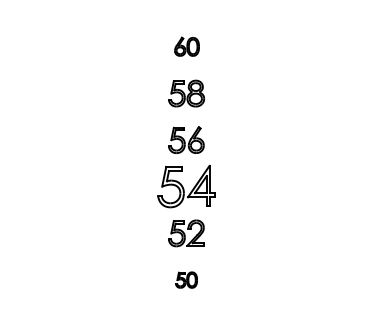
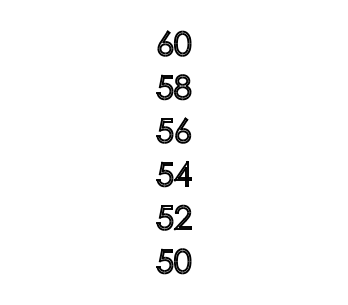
part: (187, 46) -> (174, 43), size x1.43
part: (185, 187) -> (173, 174), size x0.62
part: (185, 280) -> (173, 261), size x1.67

